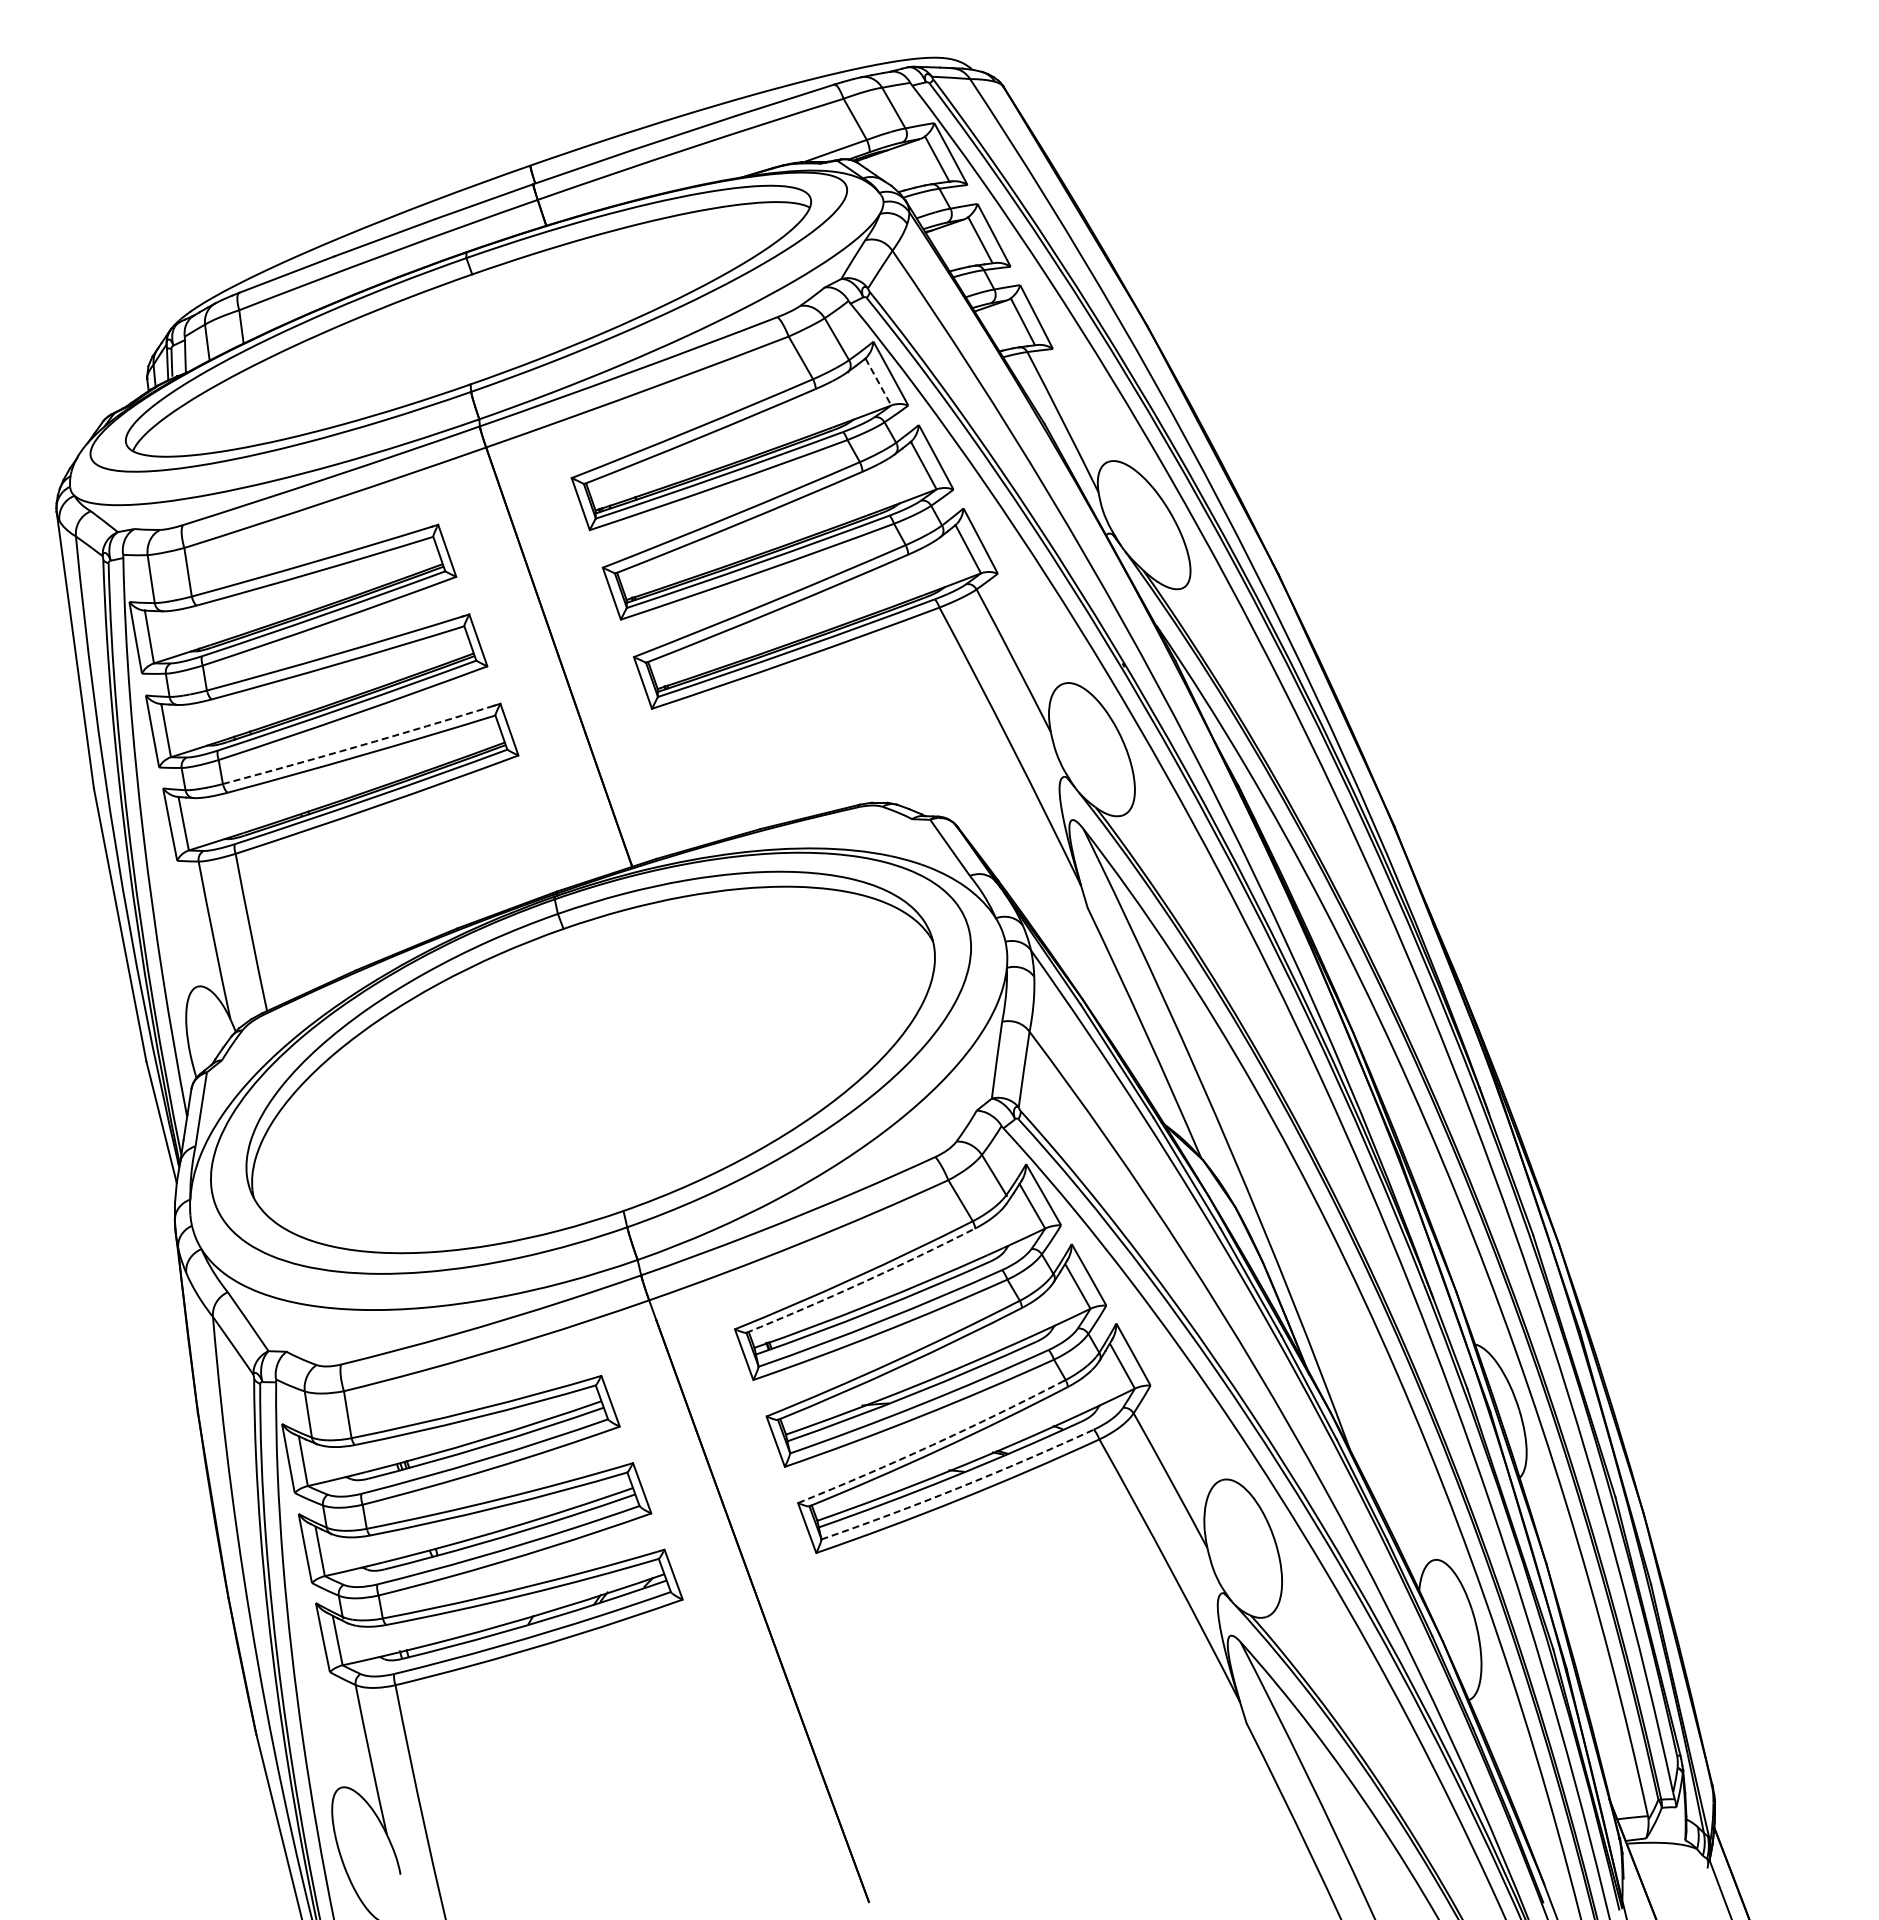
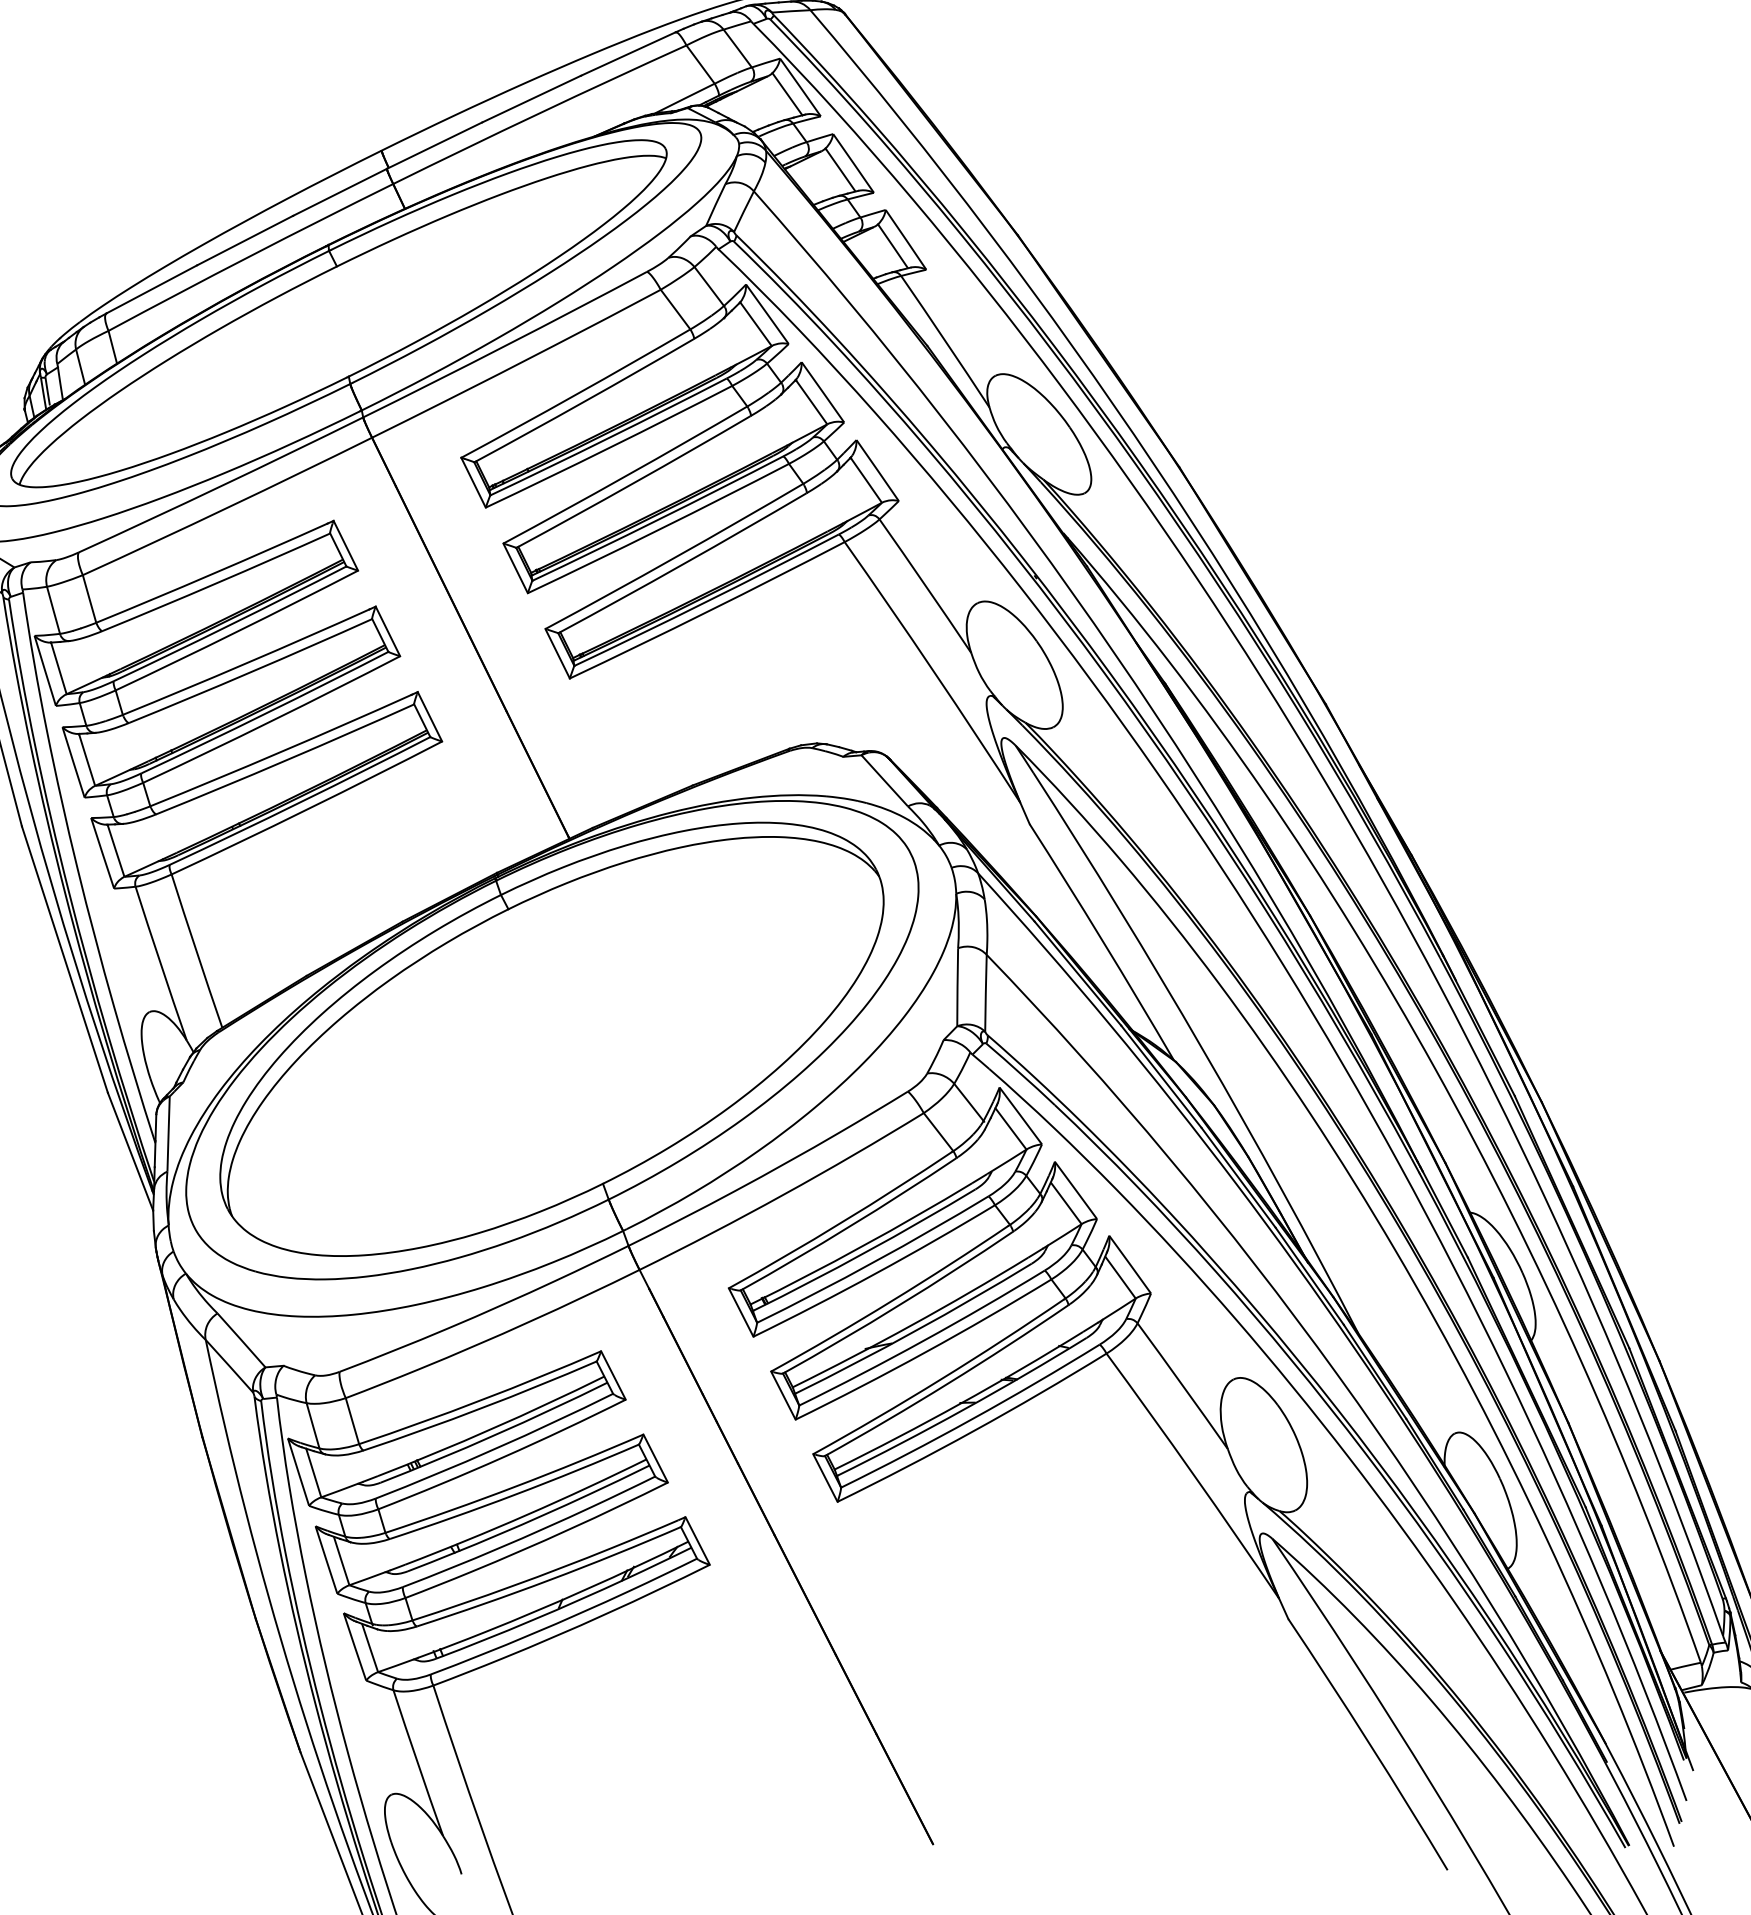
line: (878, 382) -> (756, 324), dashed -> solid
arc: (358, 746) -> (281, 752), dashed -> solid
arc: (861, 1283) -> (849, 1227), dashed -> solid
arc: (932, 1445) -> (940, 1380), dashed -> solid
arc: (958, 1487) -> (971, 1418), dashed -> solid

